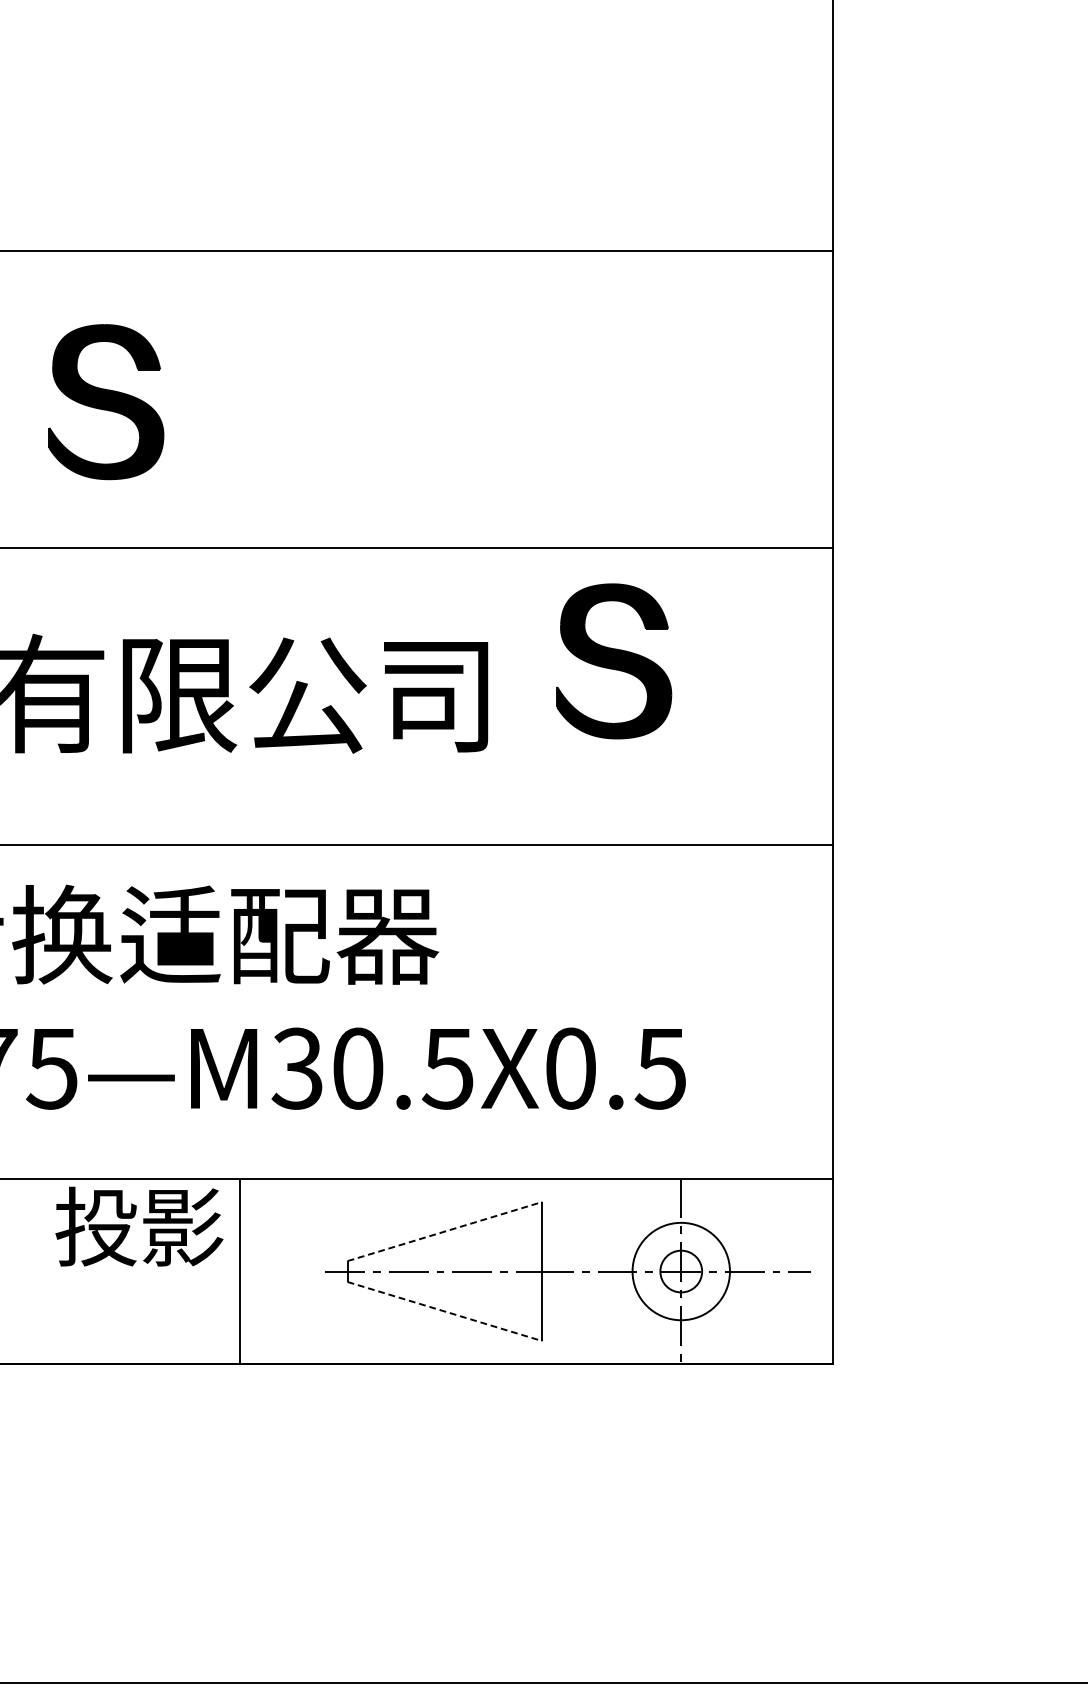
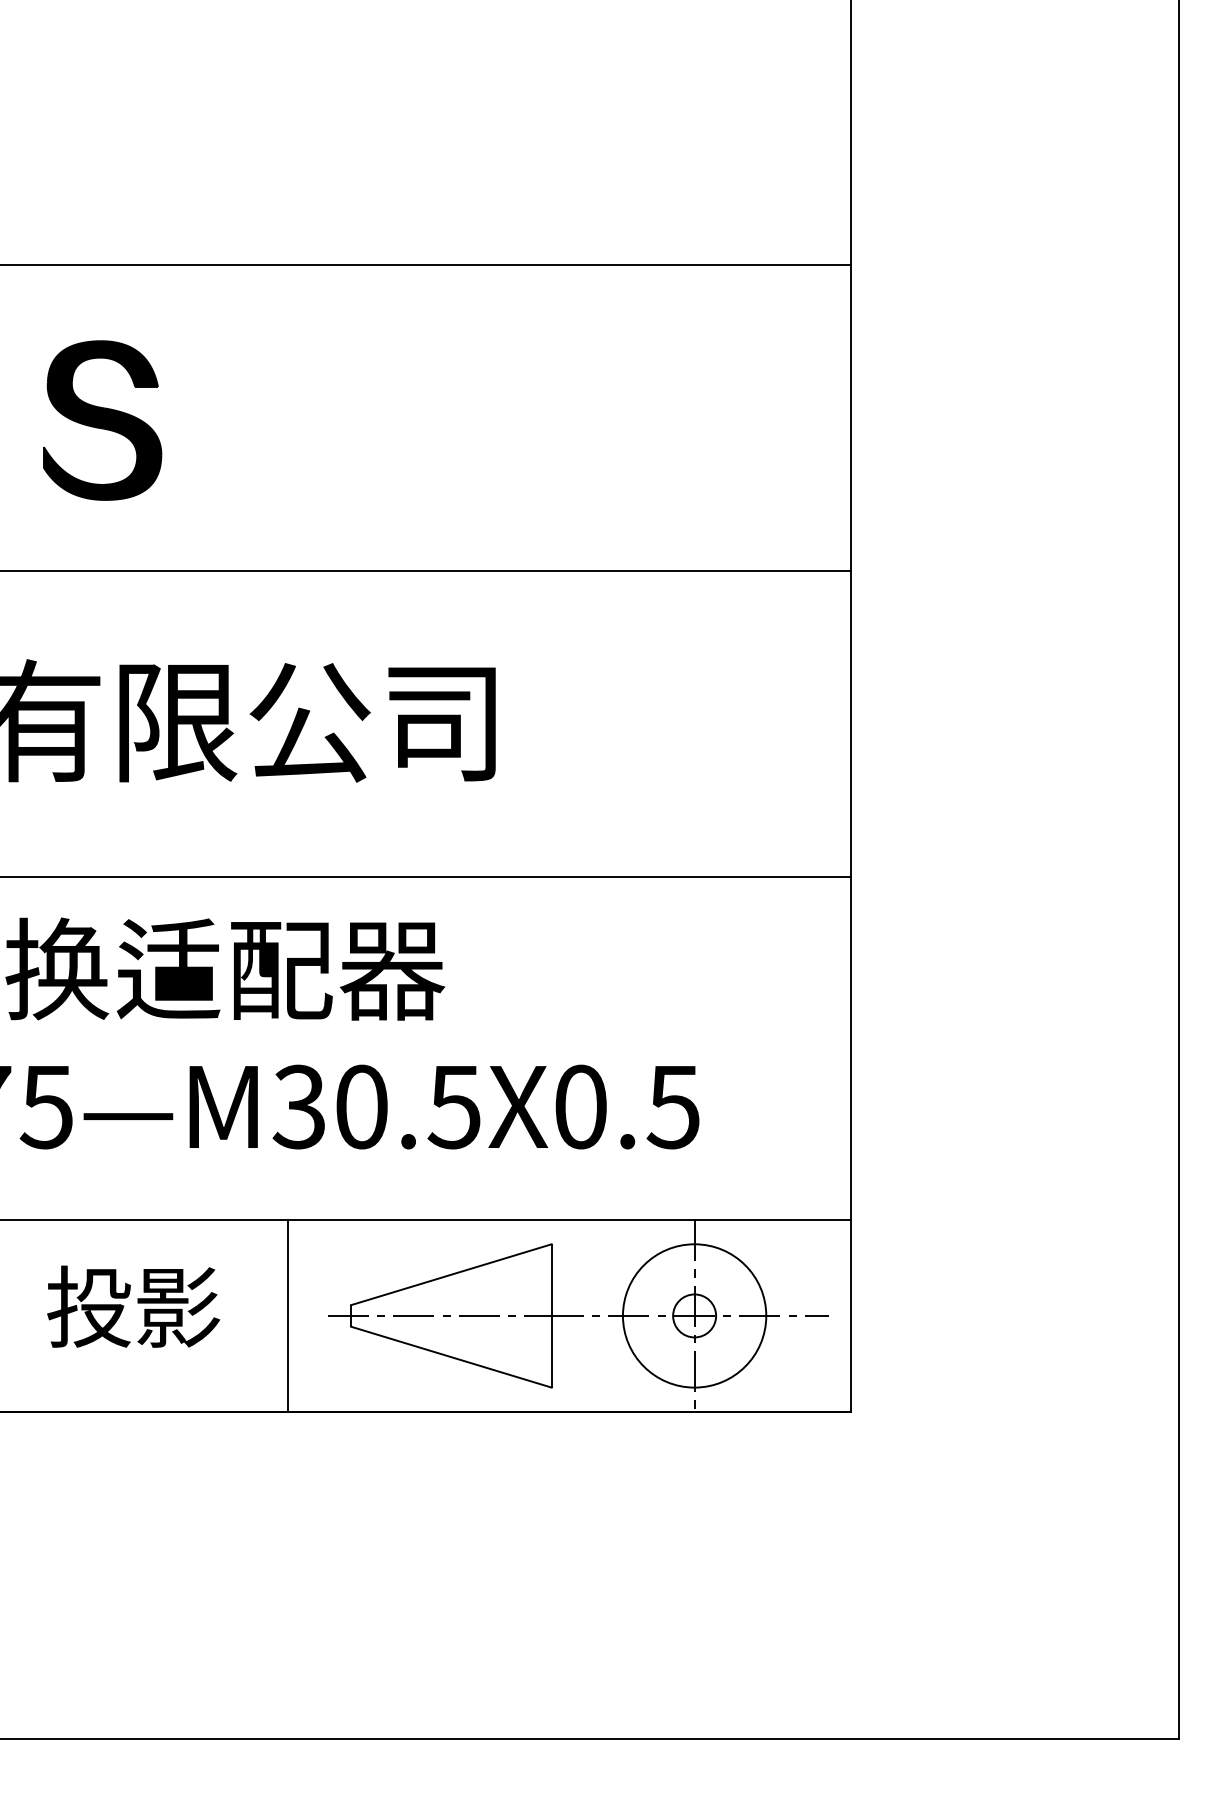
part: (614, 661) -> (625, 687), removed
text: (139, 1226) -> (133, 1306), moved
line: (445, 1231) -> (451, 1274), dashed -> solid
line: (240, 1271) -> (288, 1315), moved
circle: (681, 1271) -> (694, 1315), size x1.43
line: (445, 1311) -> (451, 1357), dashed -> solid

